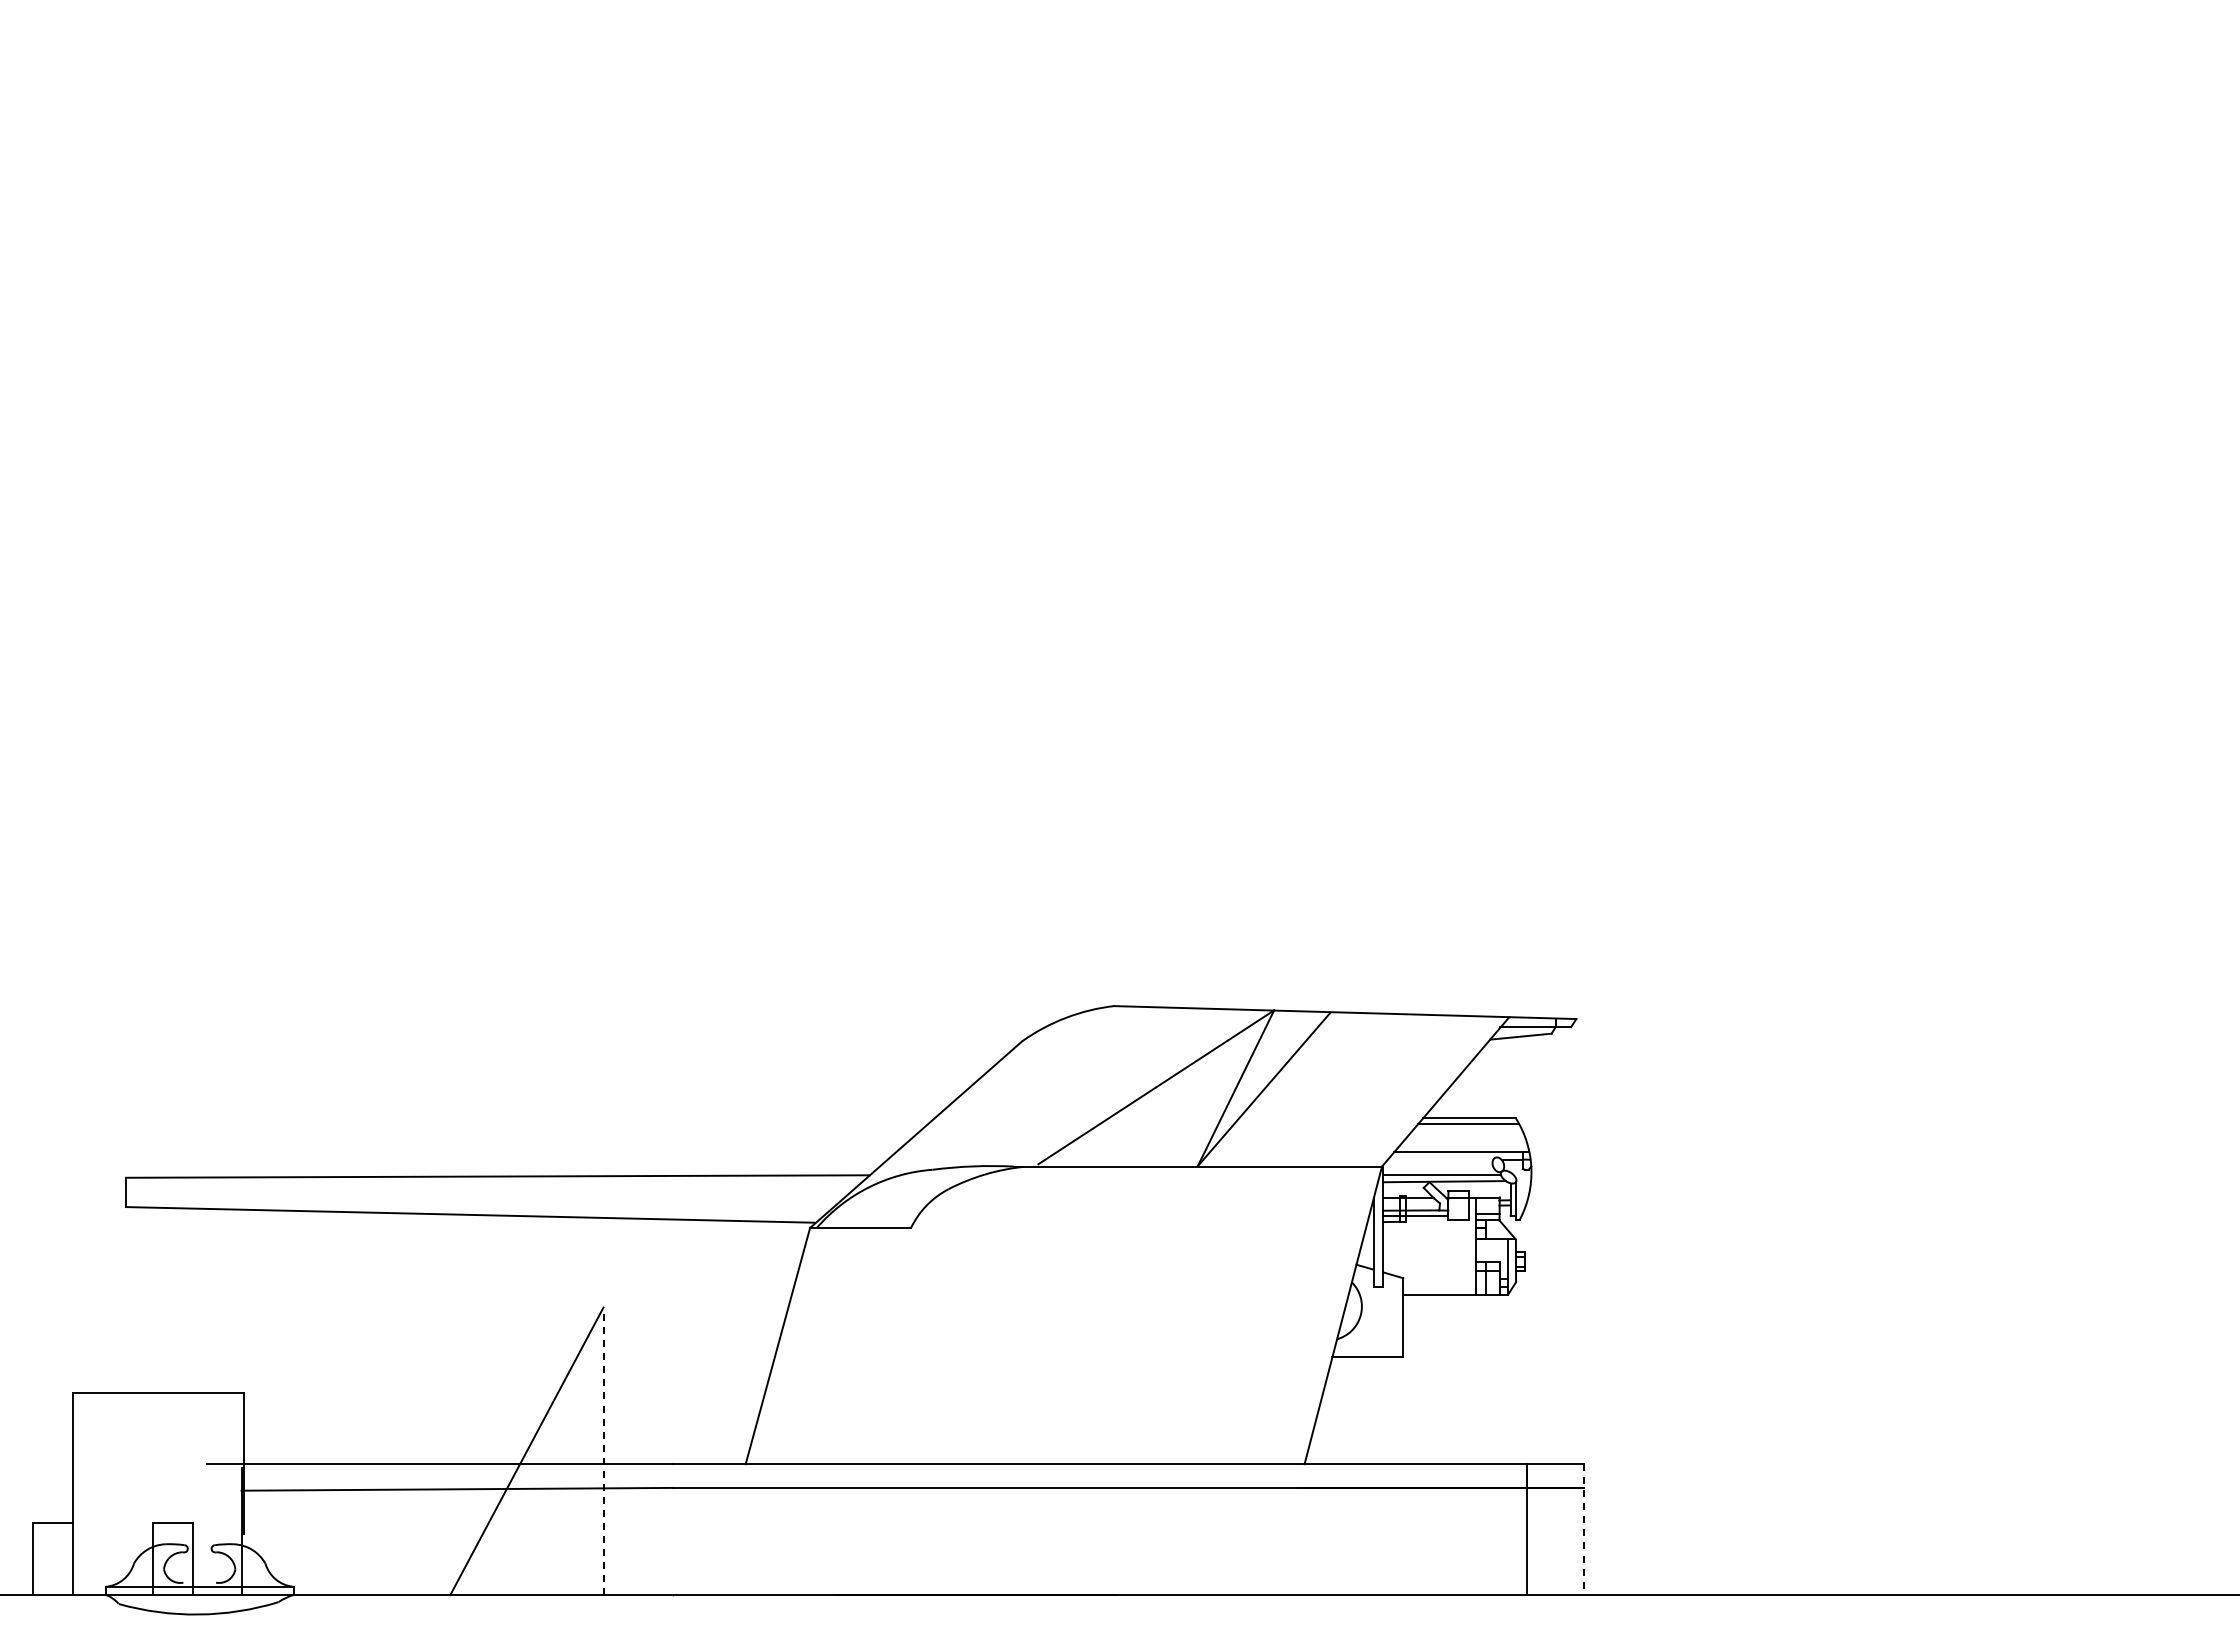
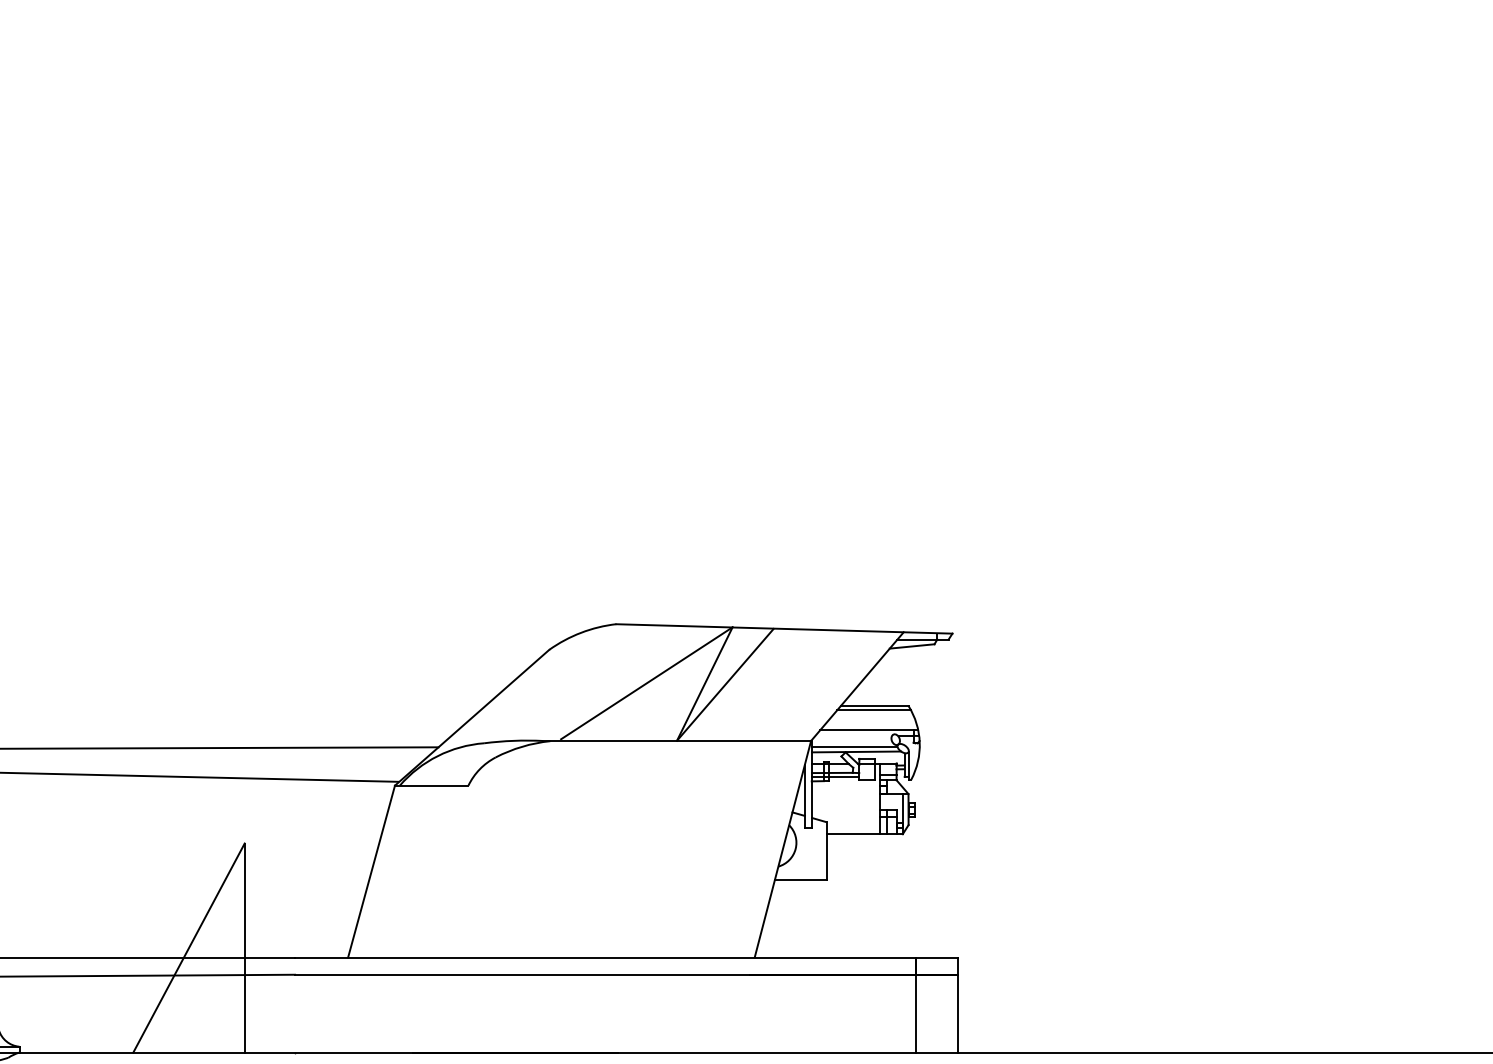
line: (603, 1451) -> (244, 948), dashed -> solid
line: (1583, 1530) -> (957, 1005), dashed -> solid

